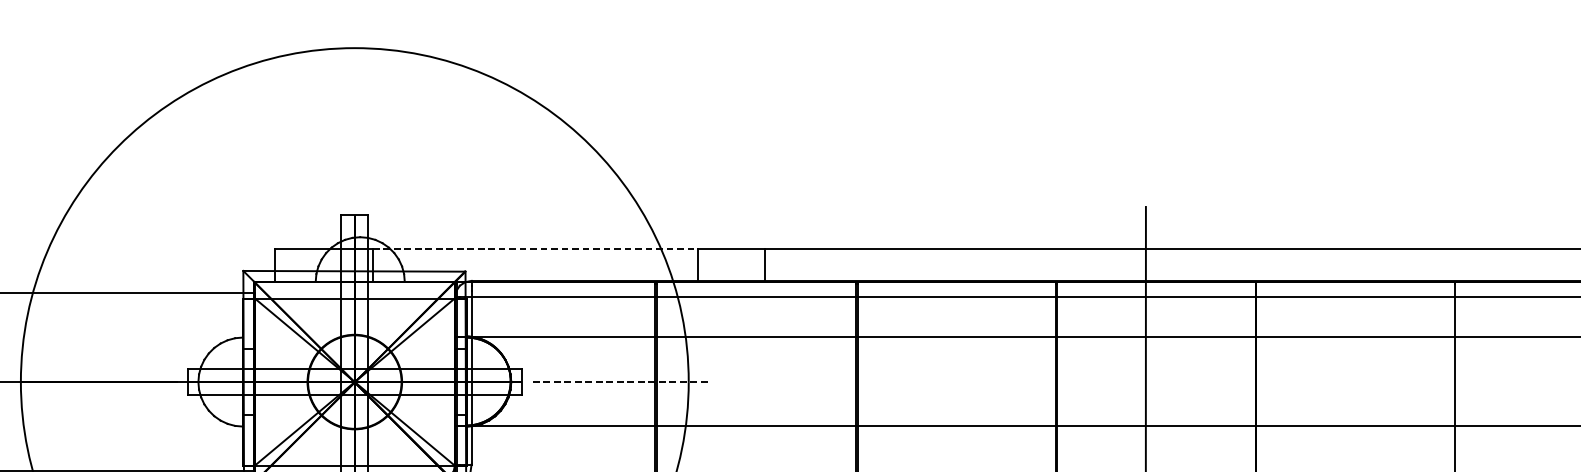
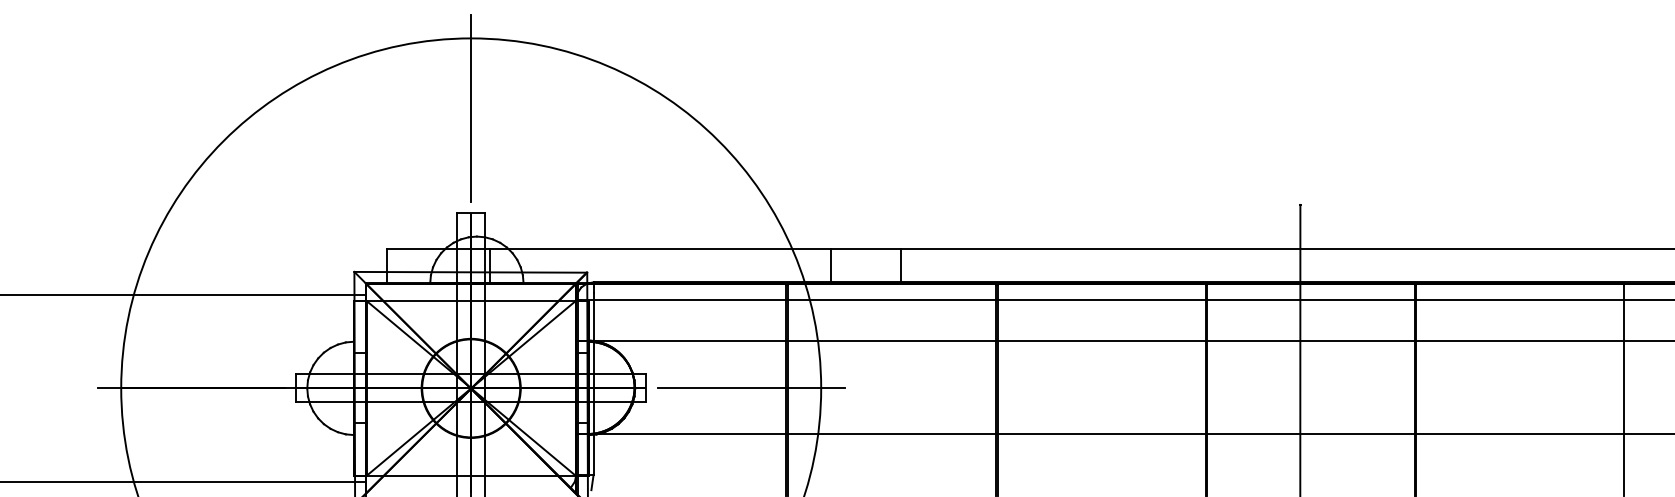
line: (355, 115) -> (471, 108), added
line: (536, 248) -> (661, 248), dashed -> solid
line: (622, 382) -> (751, 388), dashed -> solid

